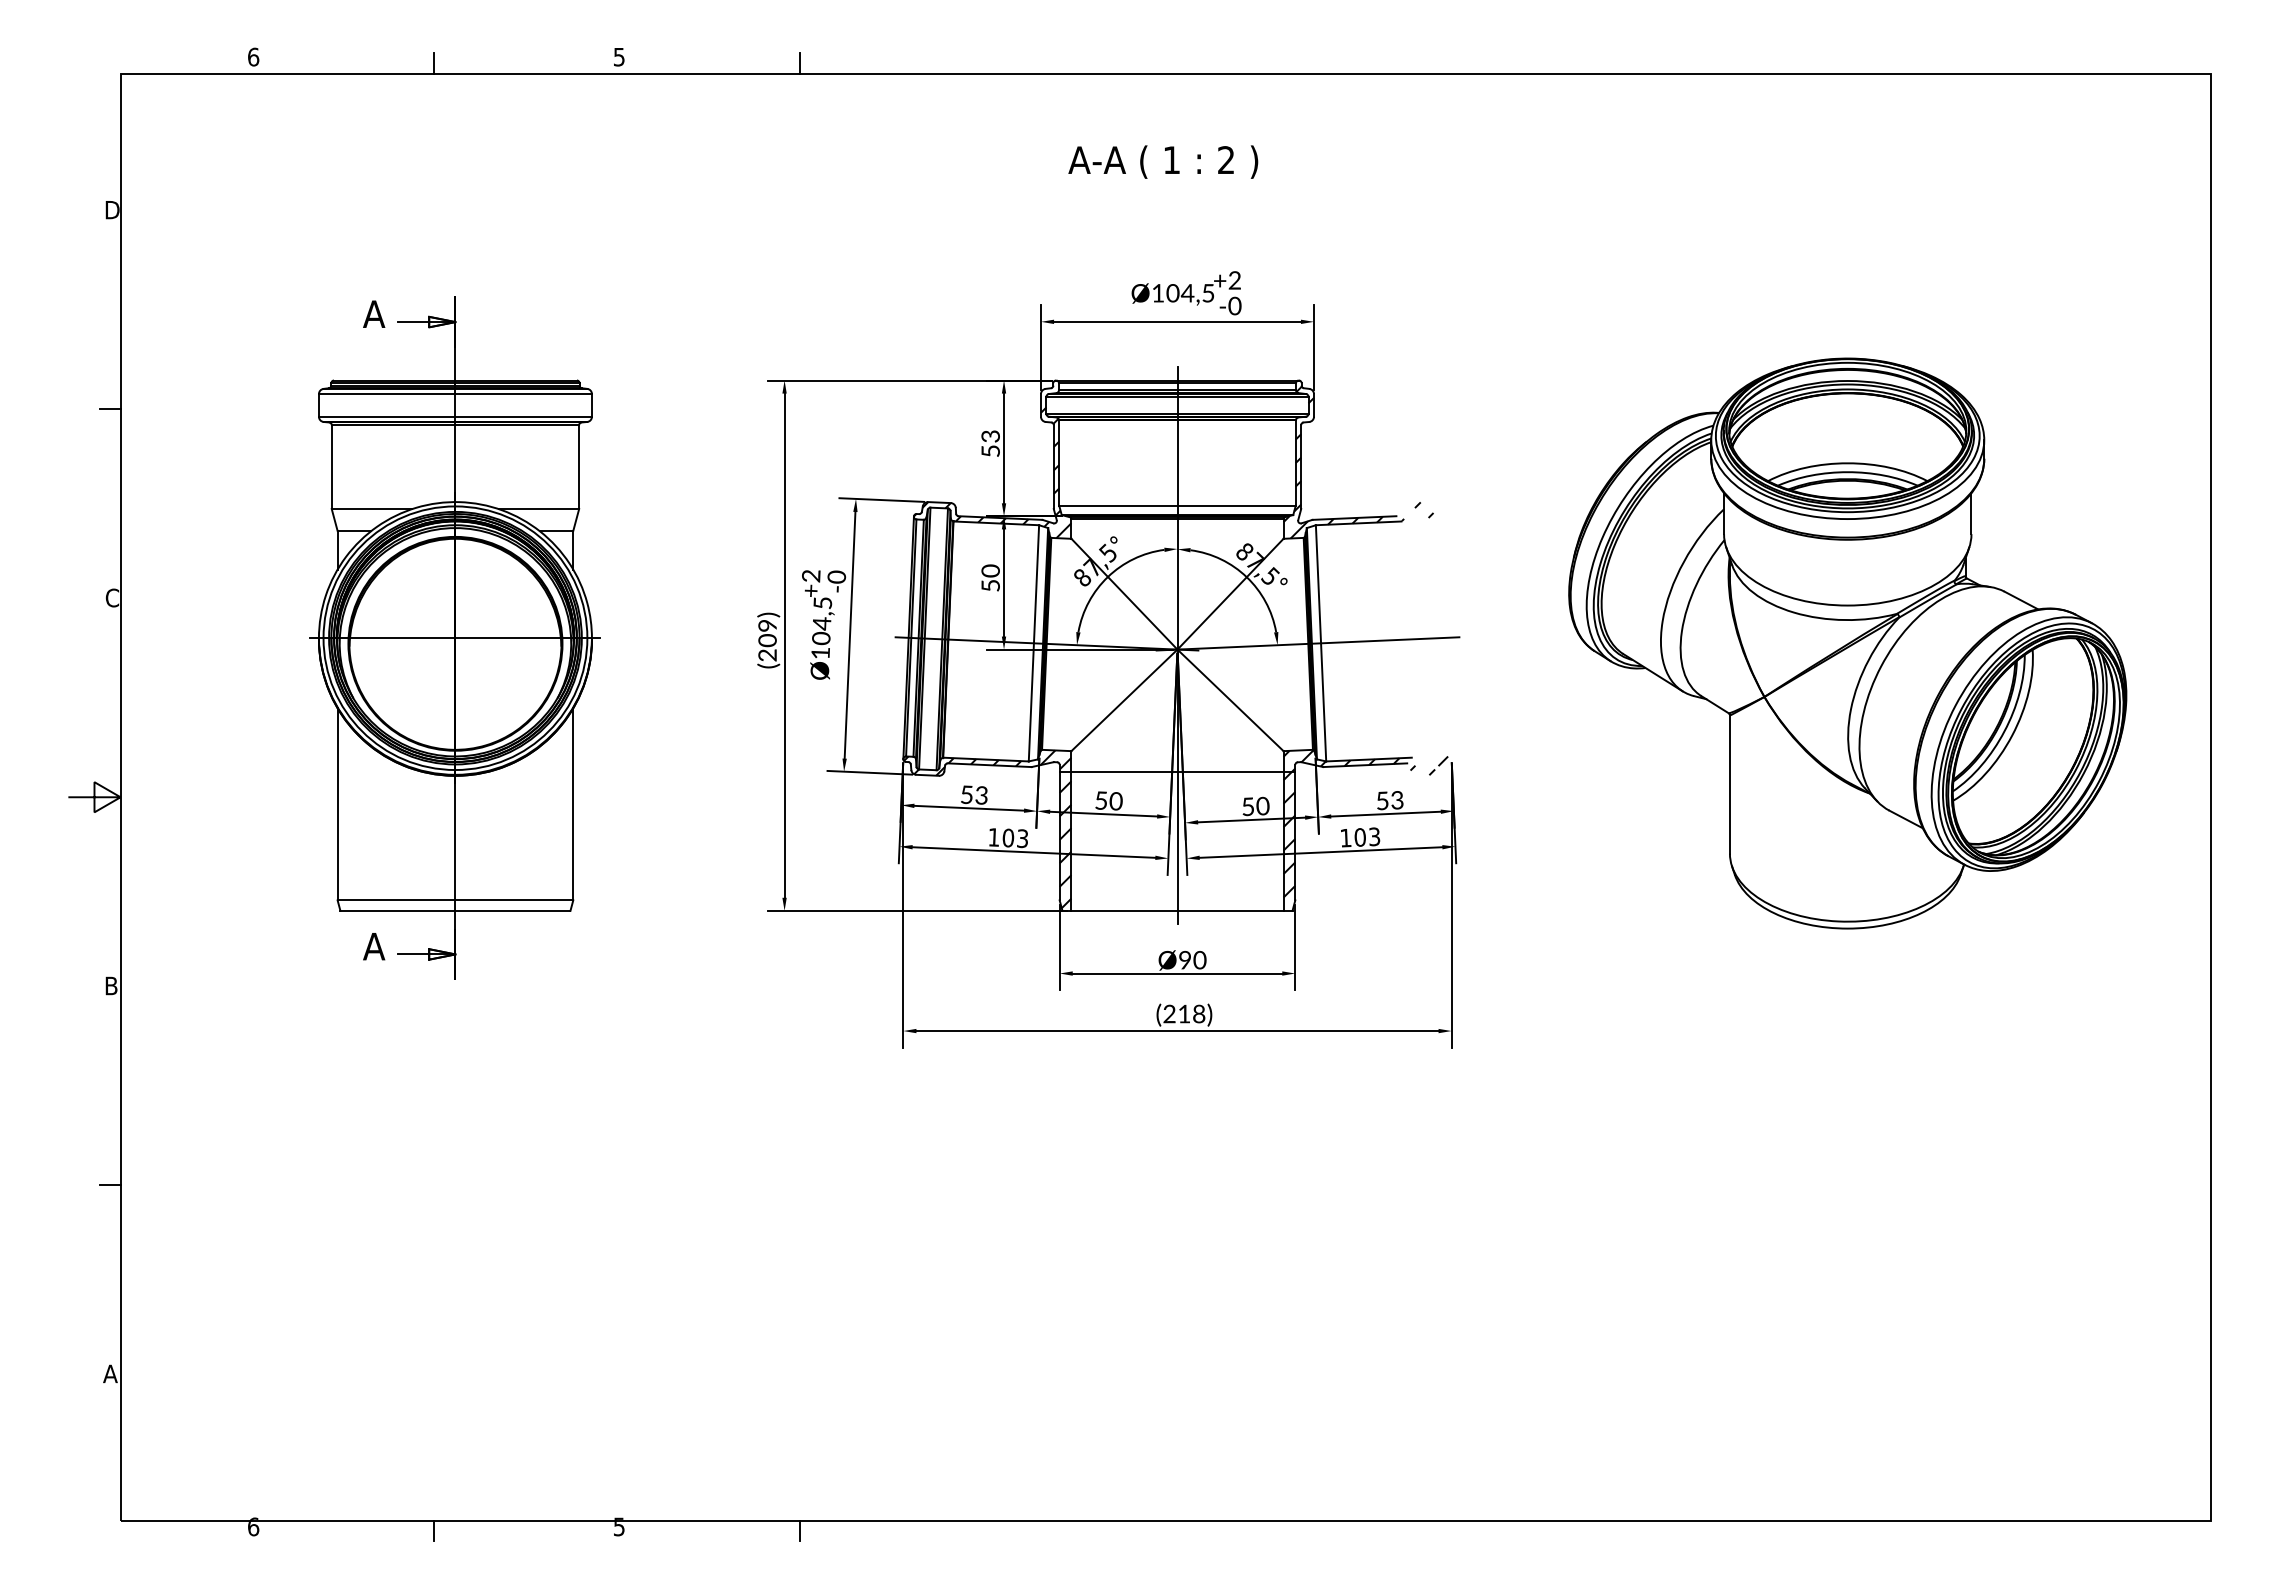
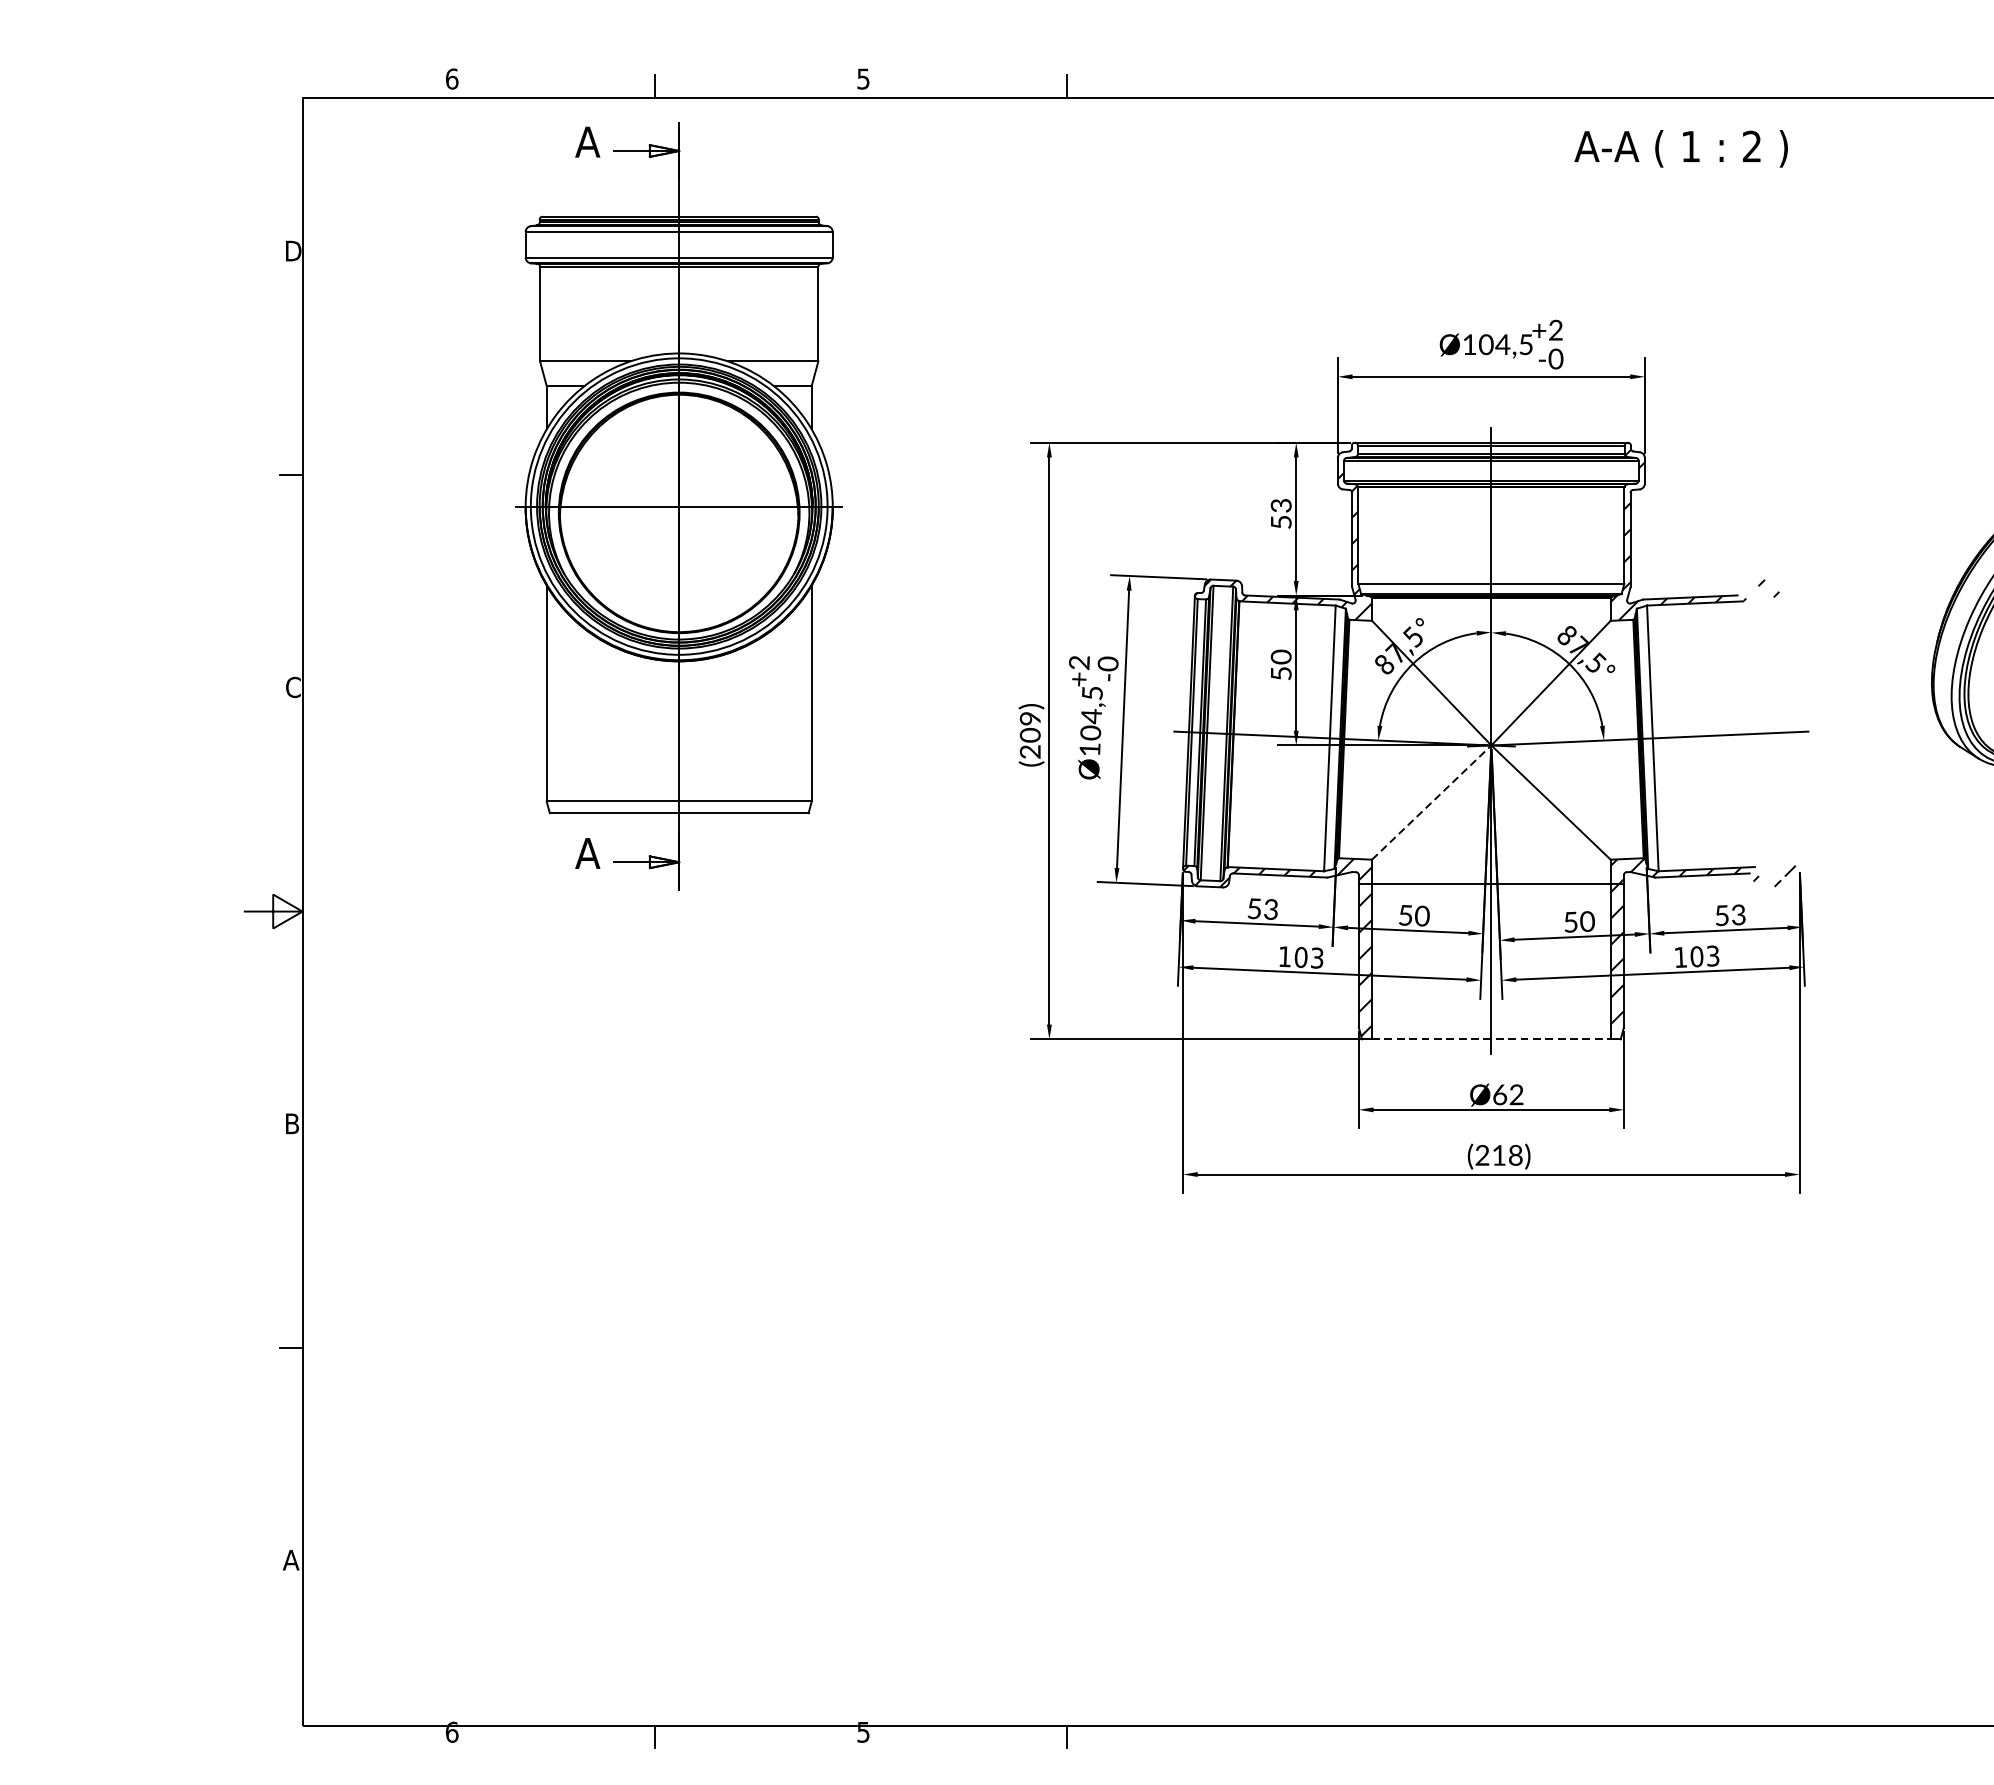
text: (1163, 161) -> (1681, 148), moved
part: (454, 637) -> (678, 505), moved
line: (1124, 700) -> (1431, 802), solid -> dashed
line: (1178, 910) -> (1492, 1038), solid -> dashed
text: (1192, 959) -> (1508, 1094), Ø90 -> Ø62

